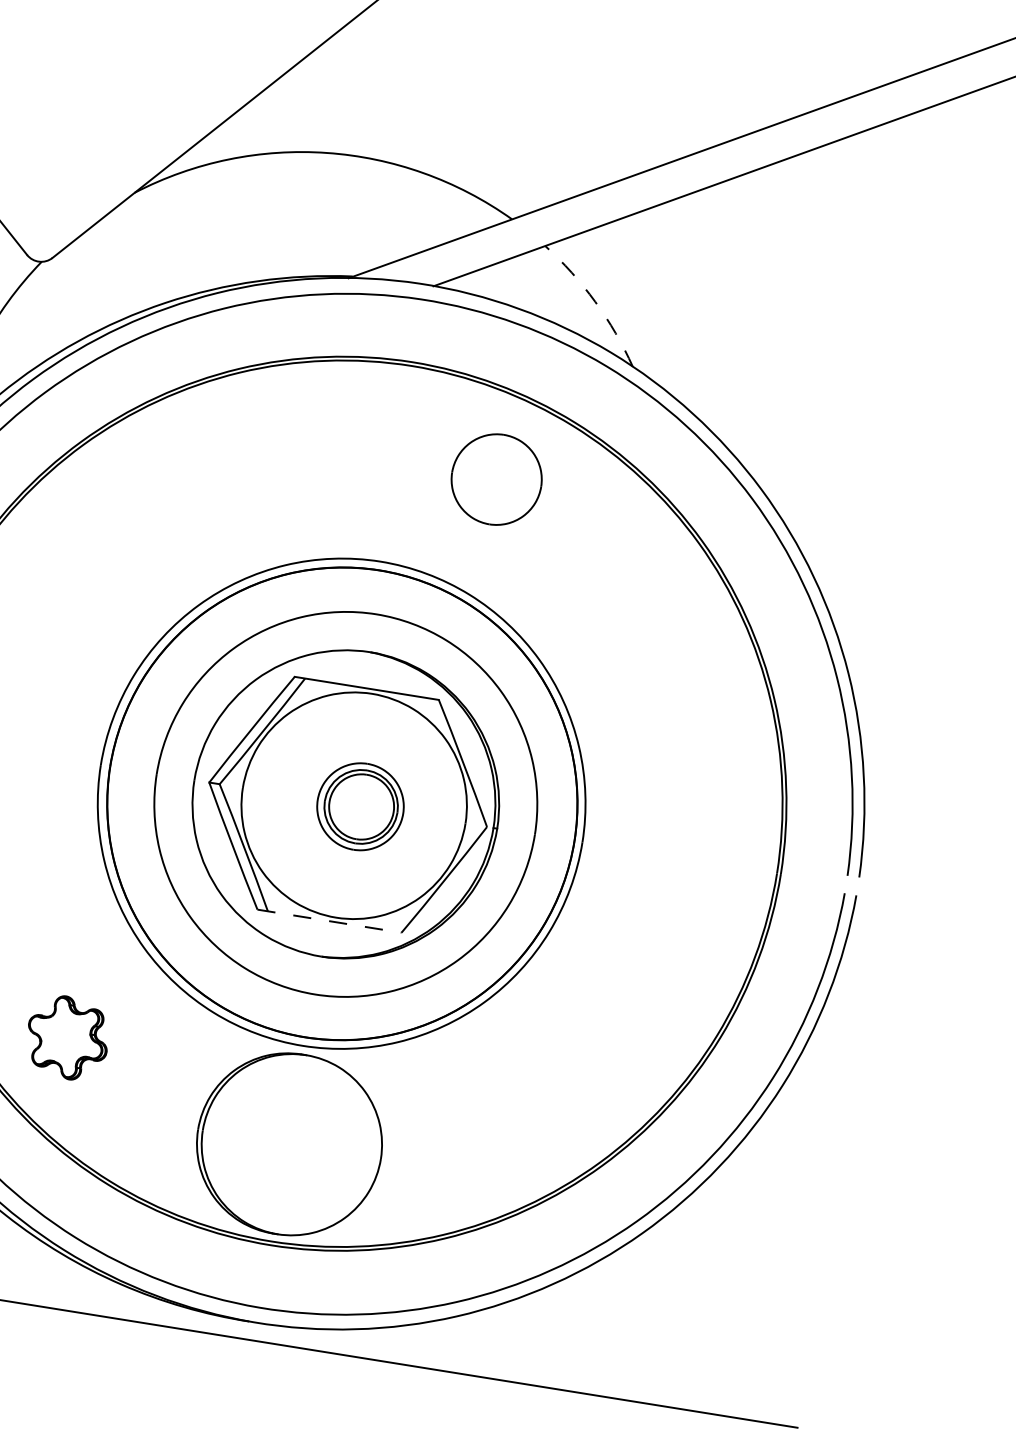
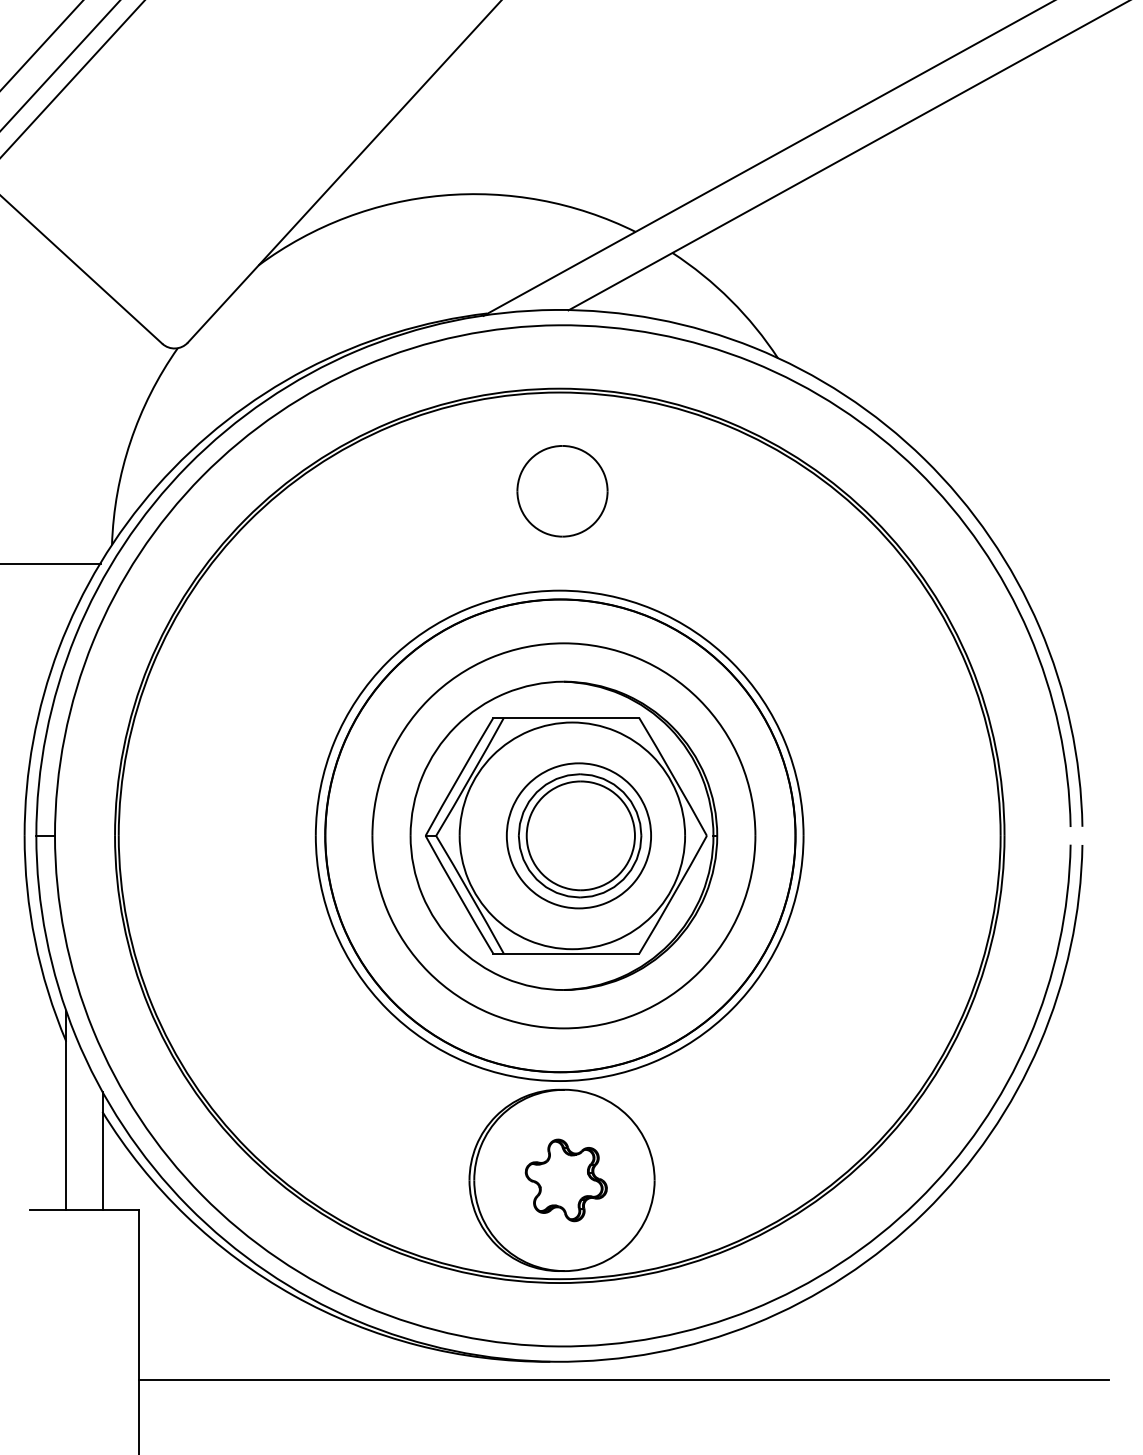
arc: (594, 302) -> (730, 300), dashed -> solid
part: (496, 479) -> (562, 491), moved
part: (360, 806) -> (578, 835), size x1.67
line: (329, 920) -> (566, 953), dashed -> solid
part: (66, 1037) -> (565, 1180), moved

